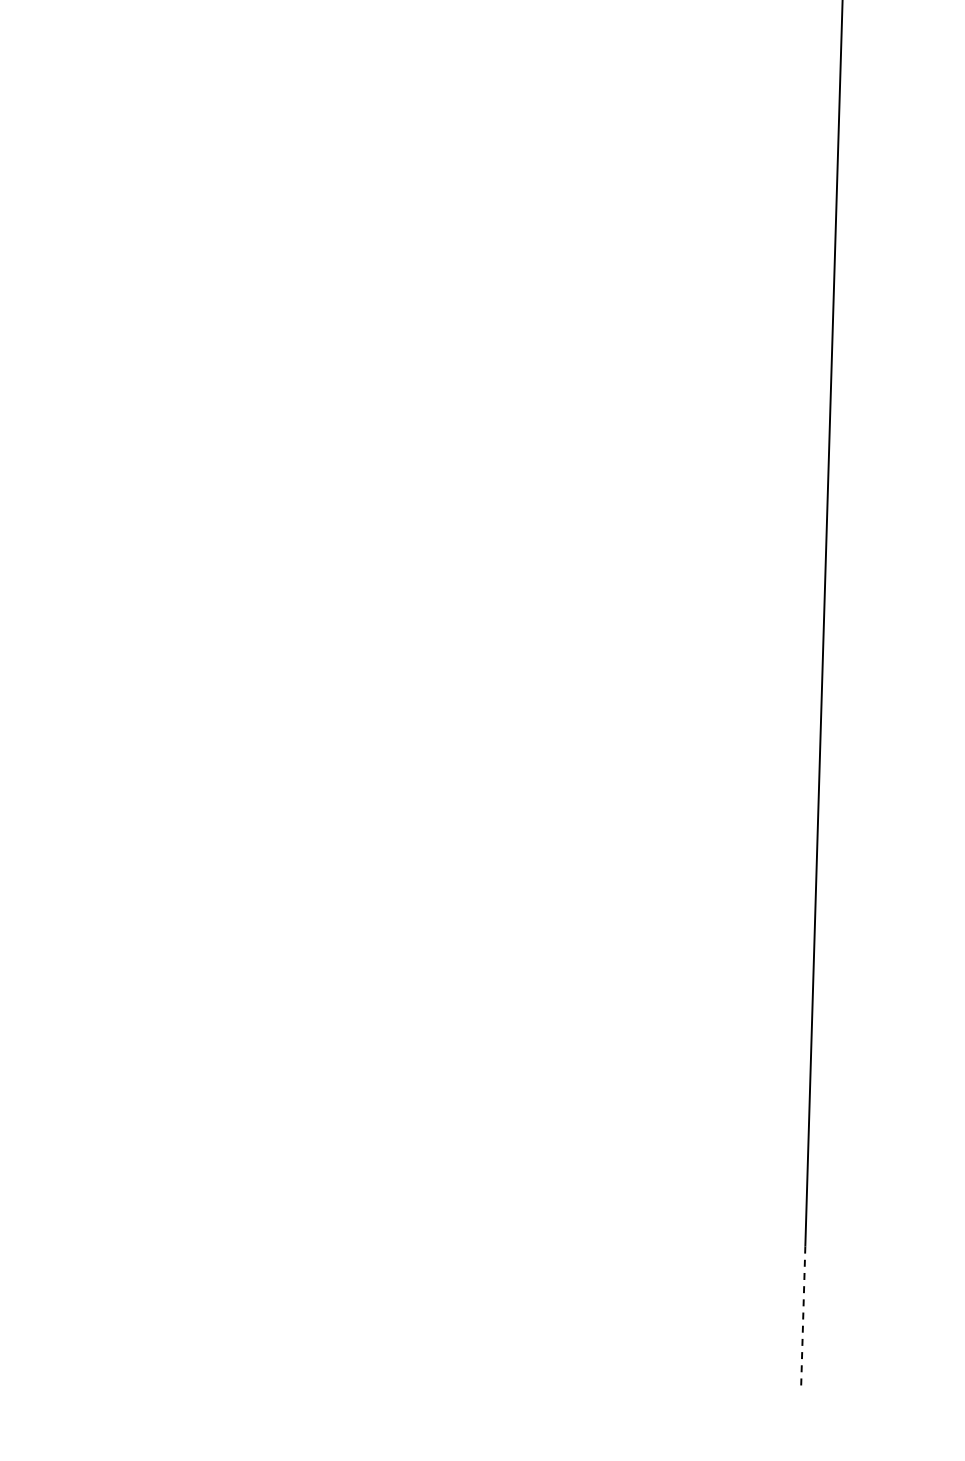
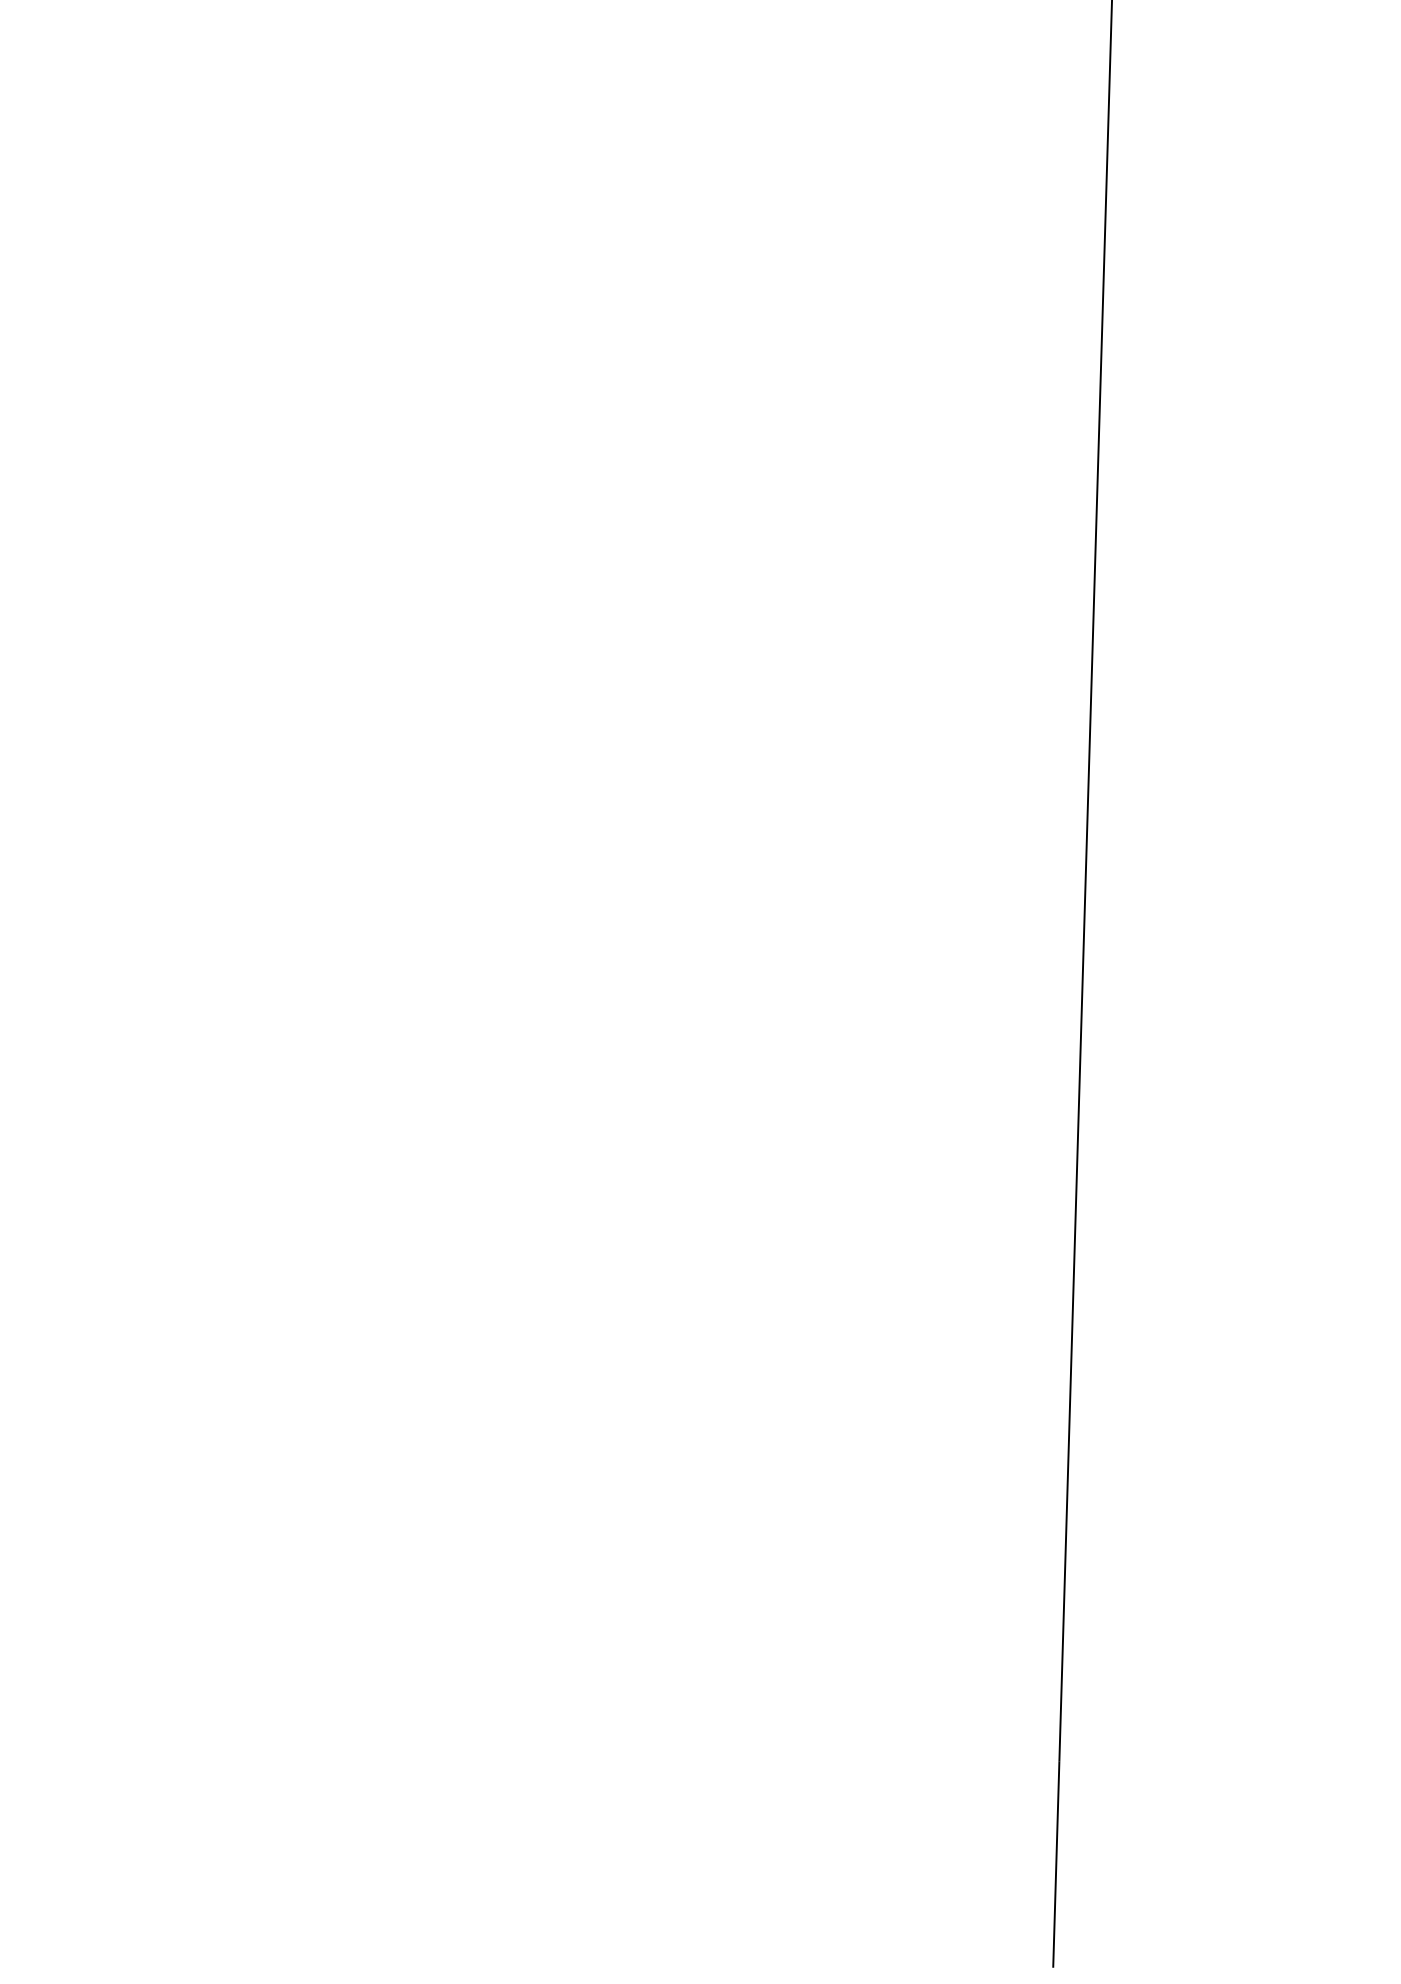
line: (803, 1316) -> (1056, 1864), dashed -> solid

